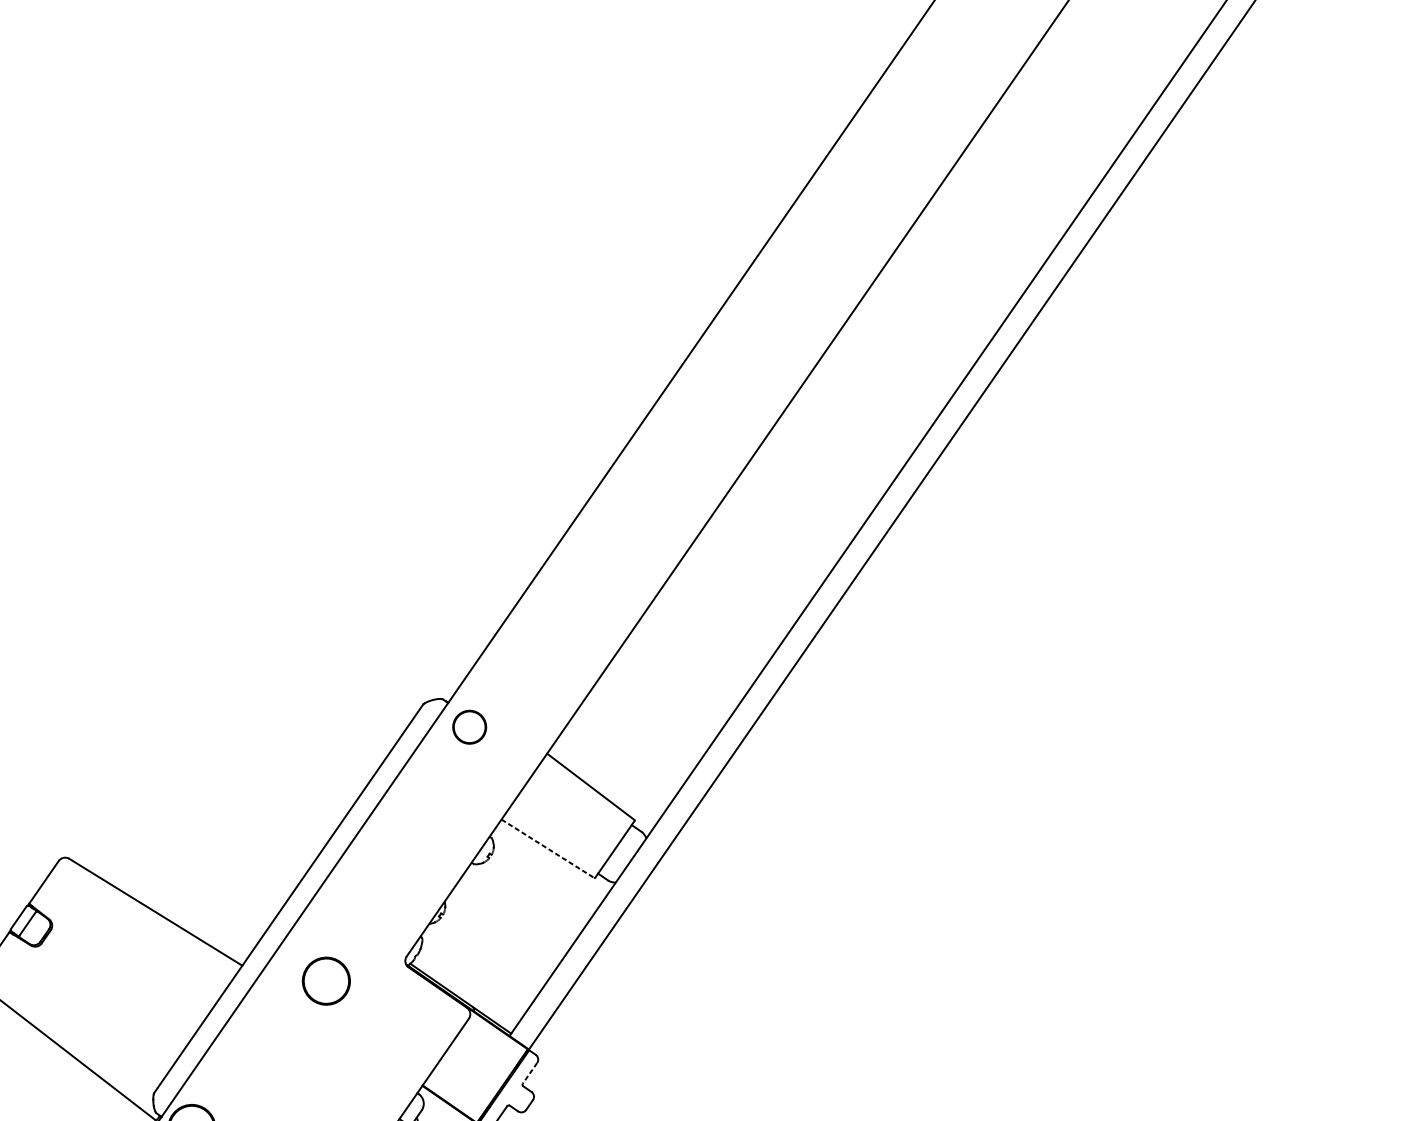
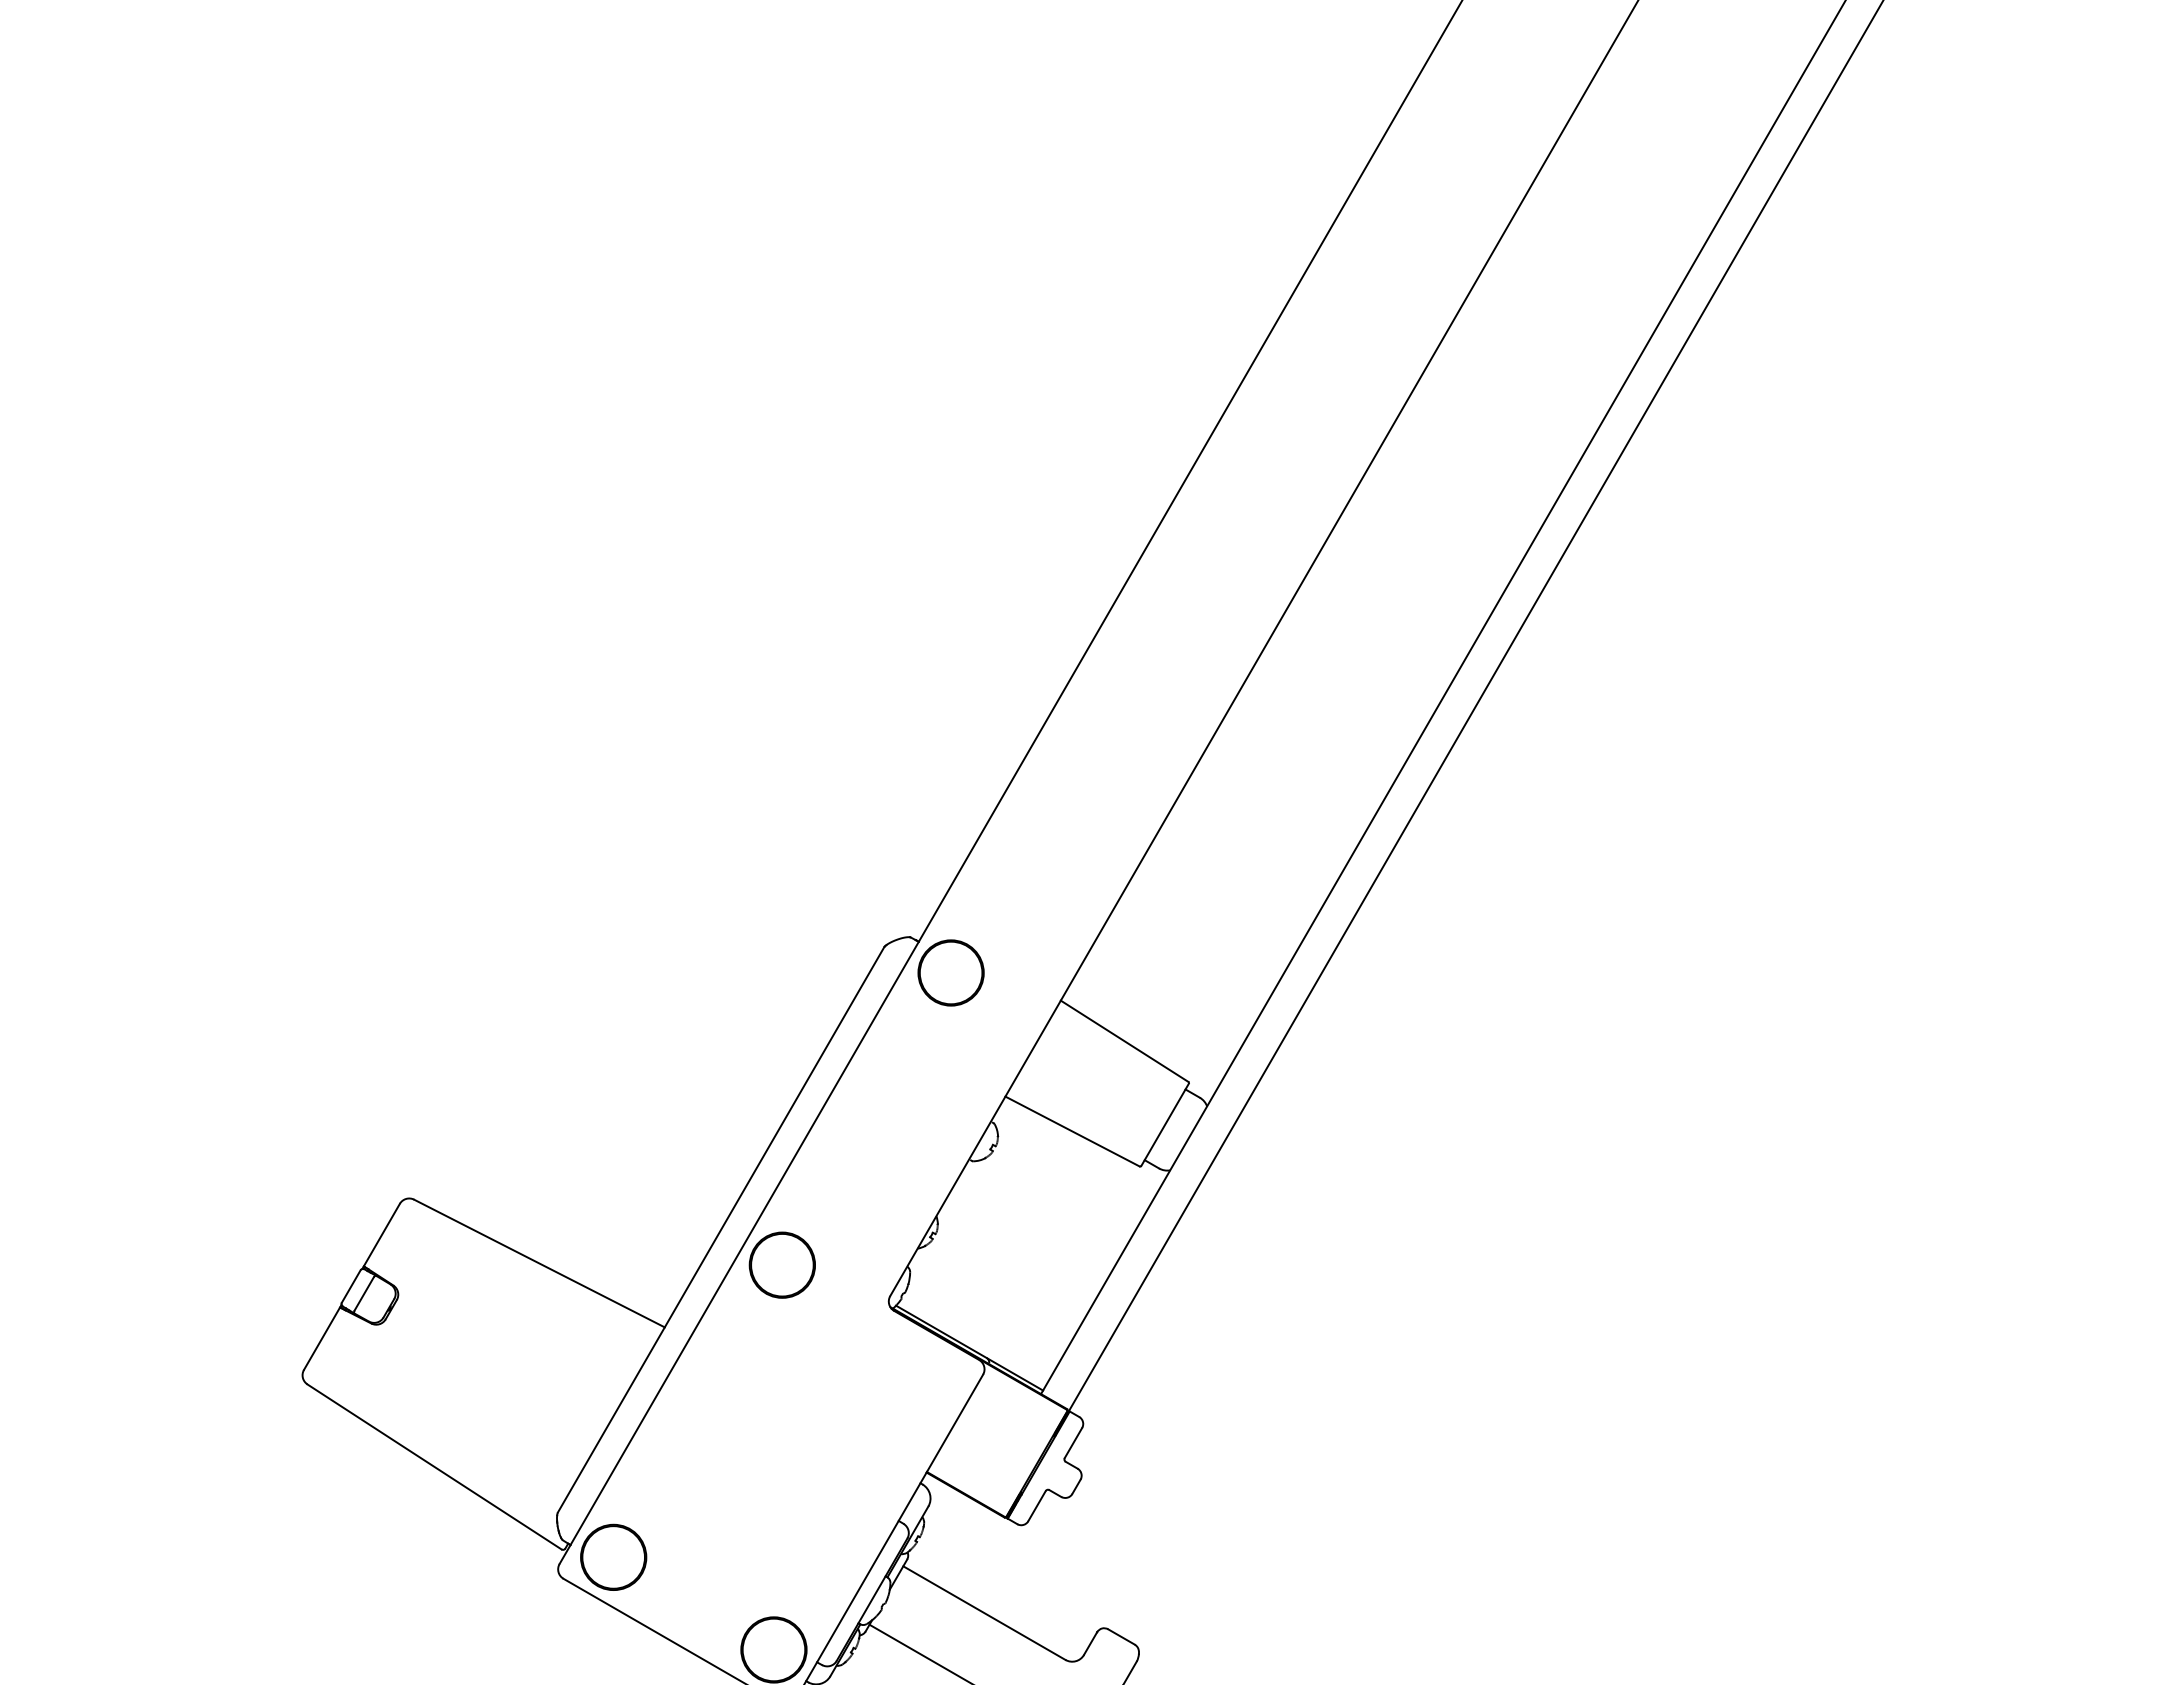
circle: (469, 726) -> (950, 972), size x1.43
line: (547, 848) -> (1072, 1131), dashed -> solid
part: (325, 980) -> (781, 1264), moved
line: (530, 1073) -> (1073, 1443), dashed -> solid

